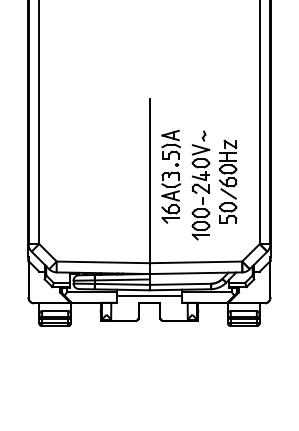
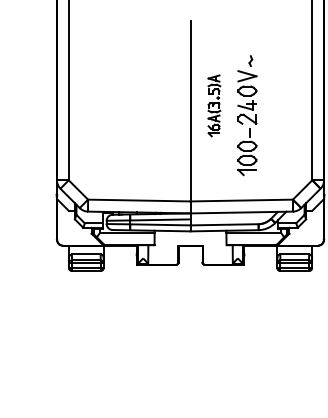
part: (170, 176) -> (213, 105), size x0.6
part: (227, 181) -> (276, 111), removed
line: (149, 295) -> (190, 237), removed

